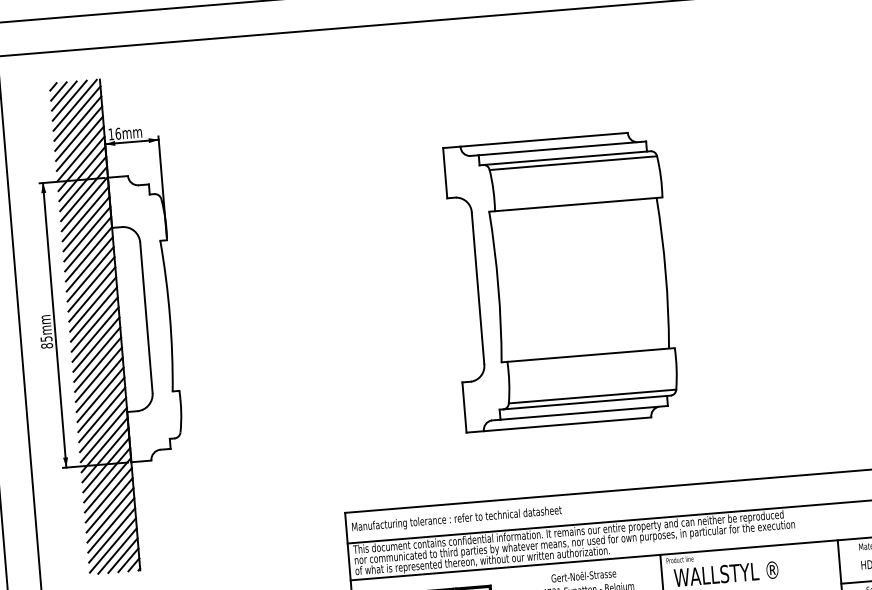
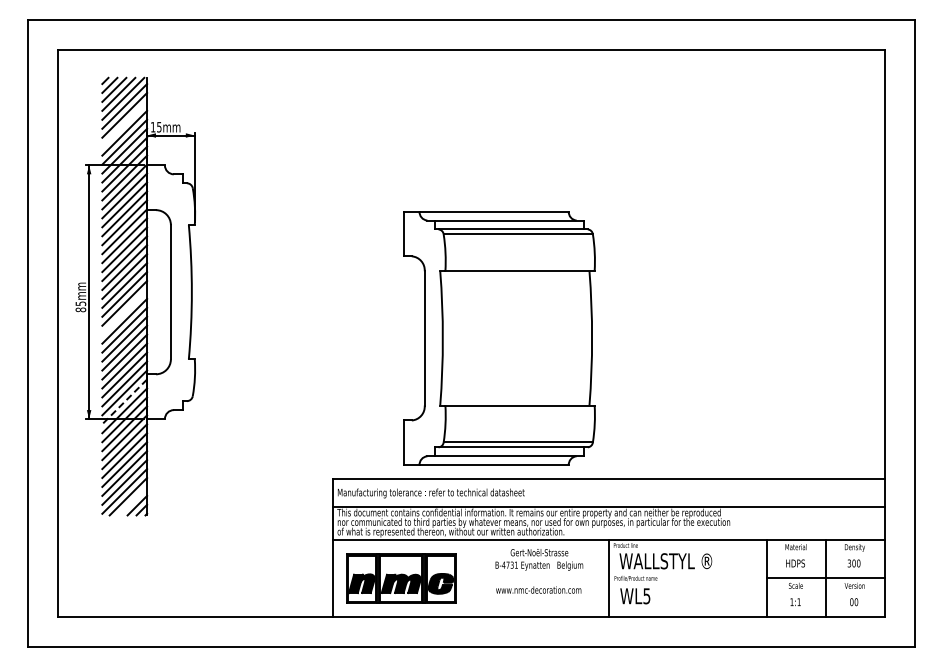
line: (78, 132) -> (124, 123), removed
text: (118, 134) -> (159, 127), 16mm -> 15mm
part: (561, 281) -> (499, 338), moved
line: (96, 343) -> (124, 311), removed
line: (104, 444) -> (124, 401), solid -> dashed
line: (122, 554) -> (132, 500), removed

